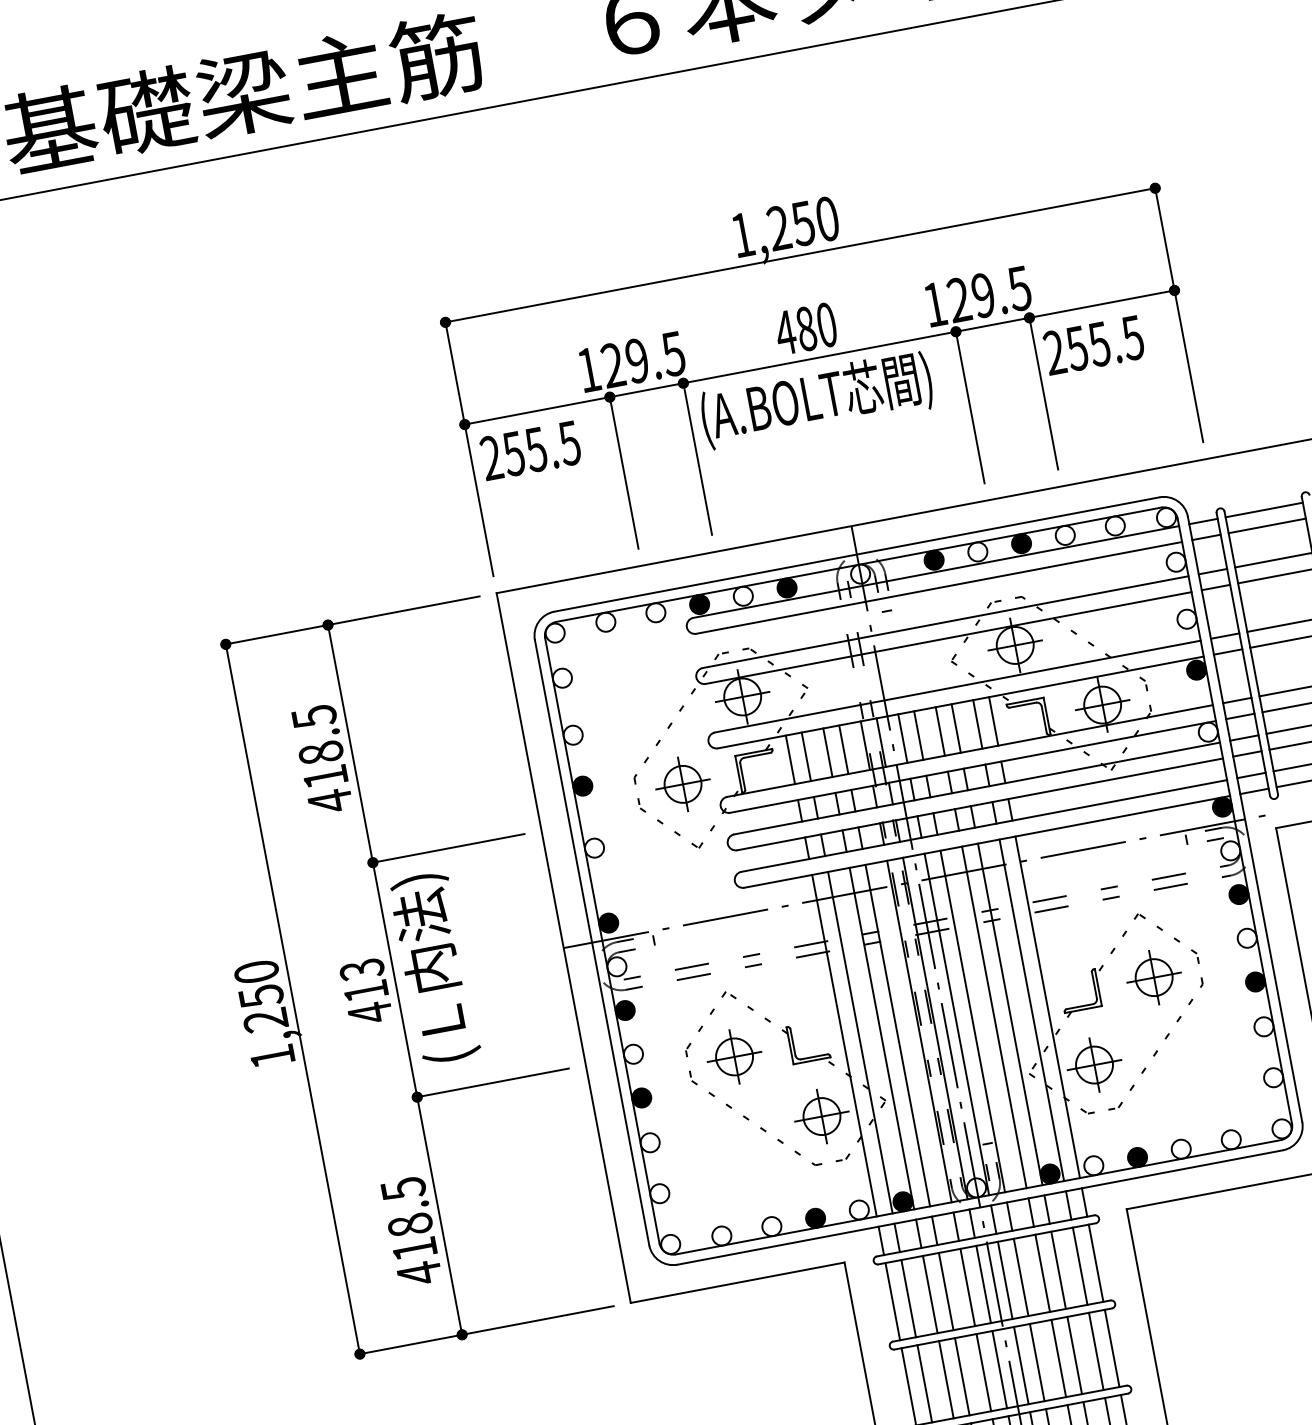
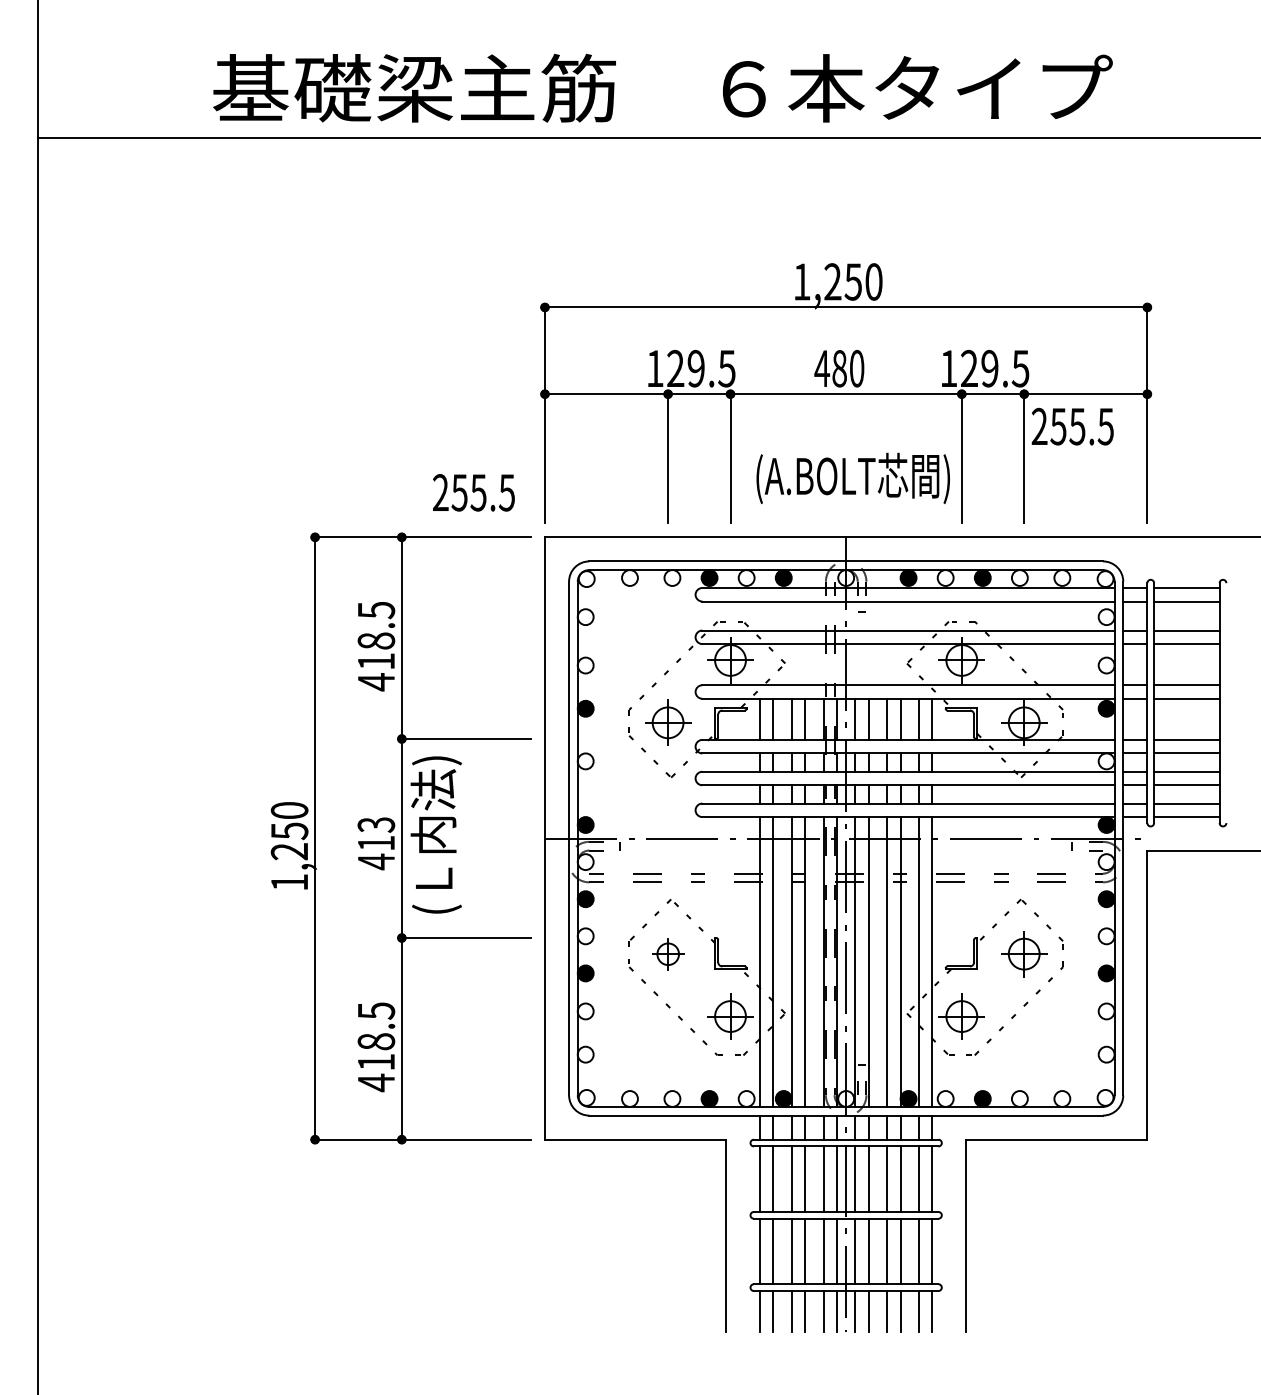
text: (815, 400) -> (852, 478), moved
text: (530, 450) -> (473, 492), moved
part: (735, 1057) -> (668, 954), size x0.7

